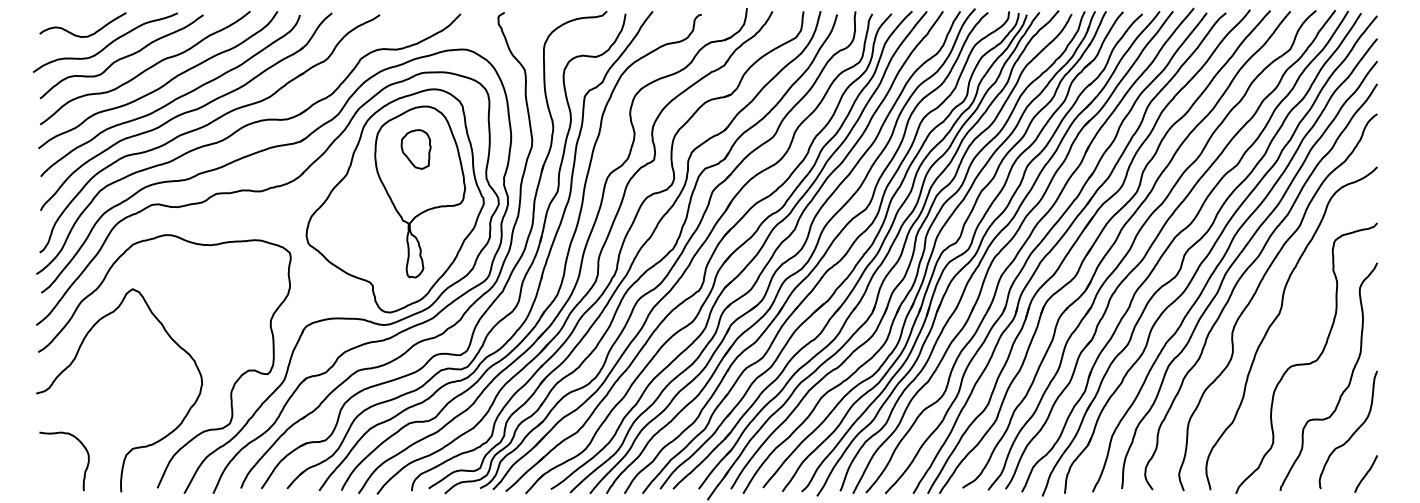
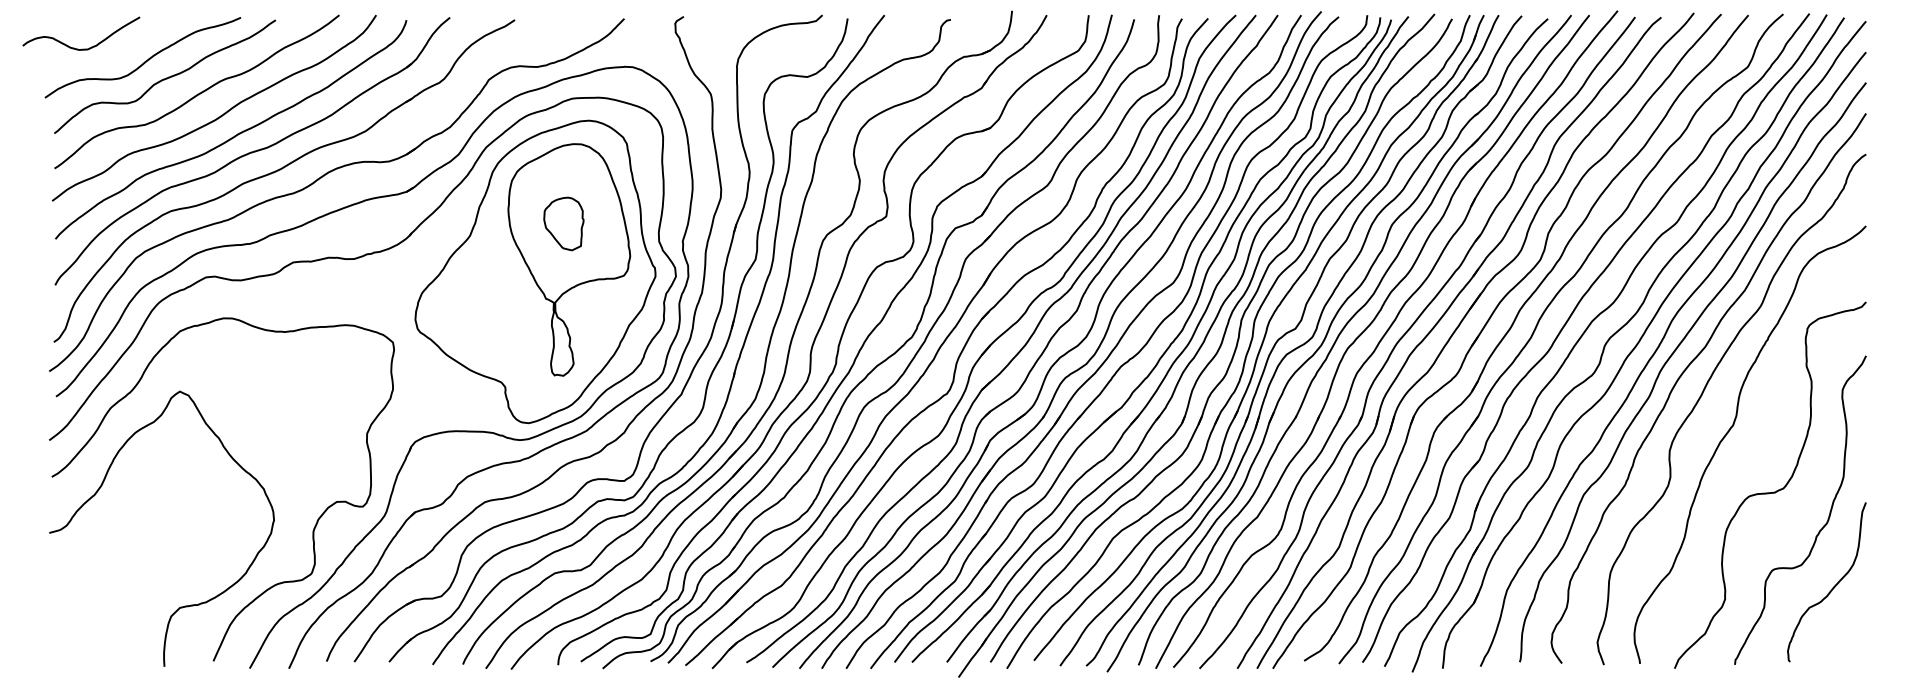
curve: (80, 35) -> (77, 47), moved
part: (415, 149) -> (563, 223), moved
curve: (85, 468) -> (115, 634), removed
curve: (1365, 473) -> (1850, 641), removed

